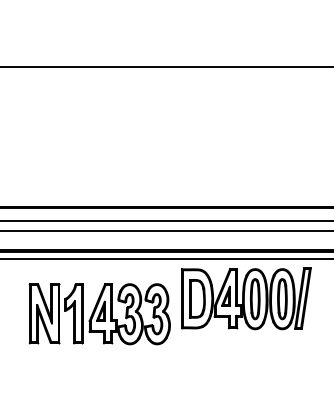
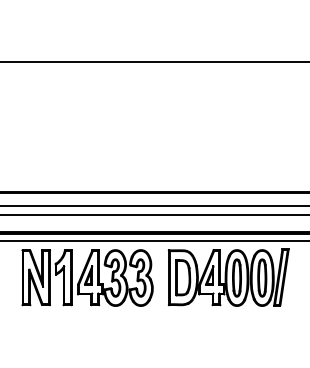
part: (99, 313) -> (87, 277), moved

